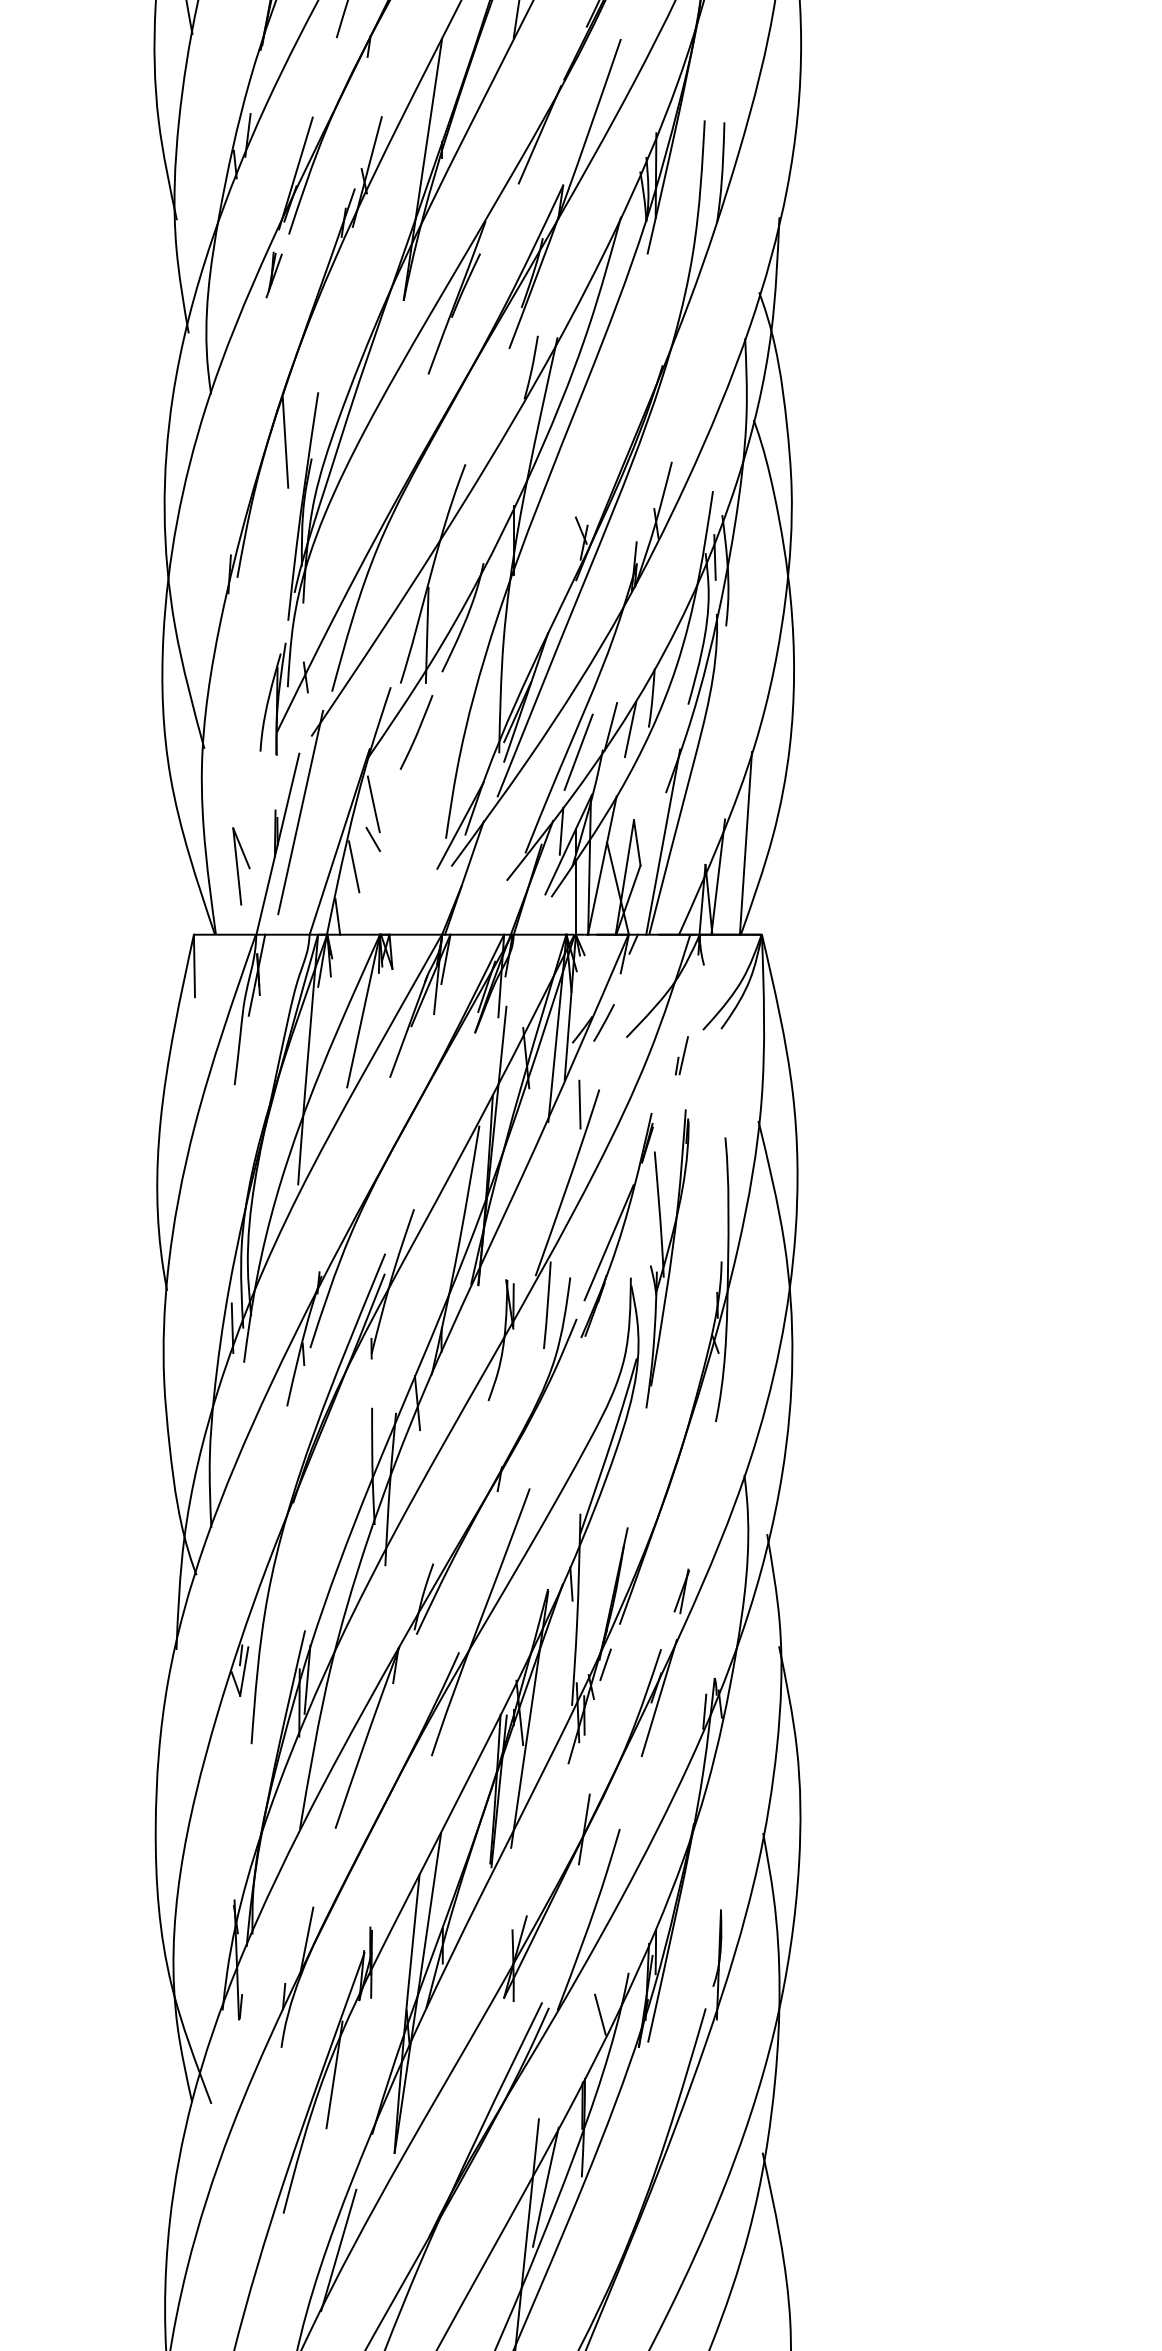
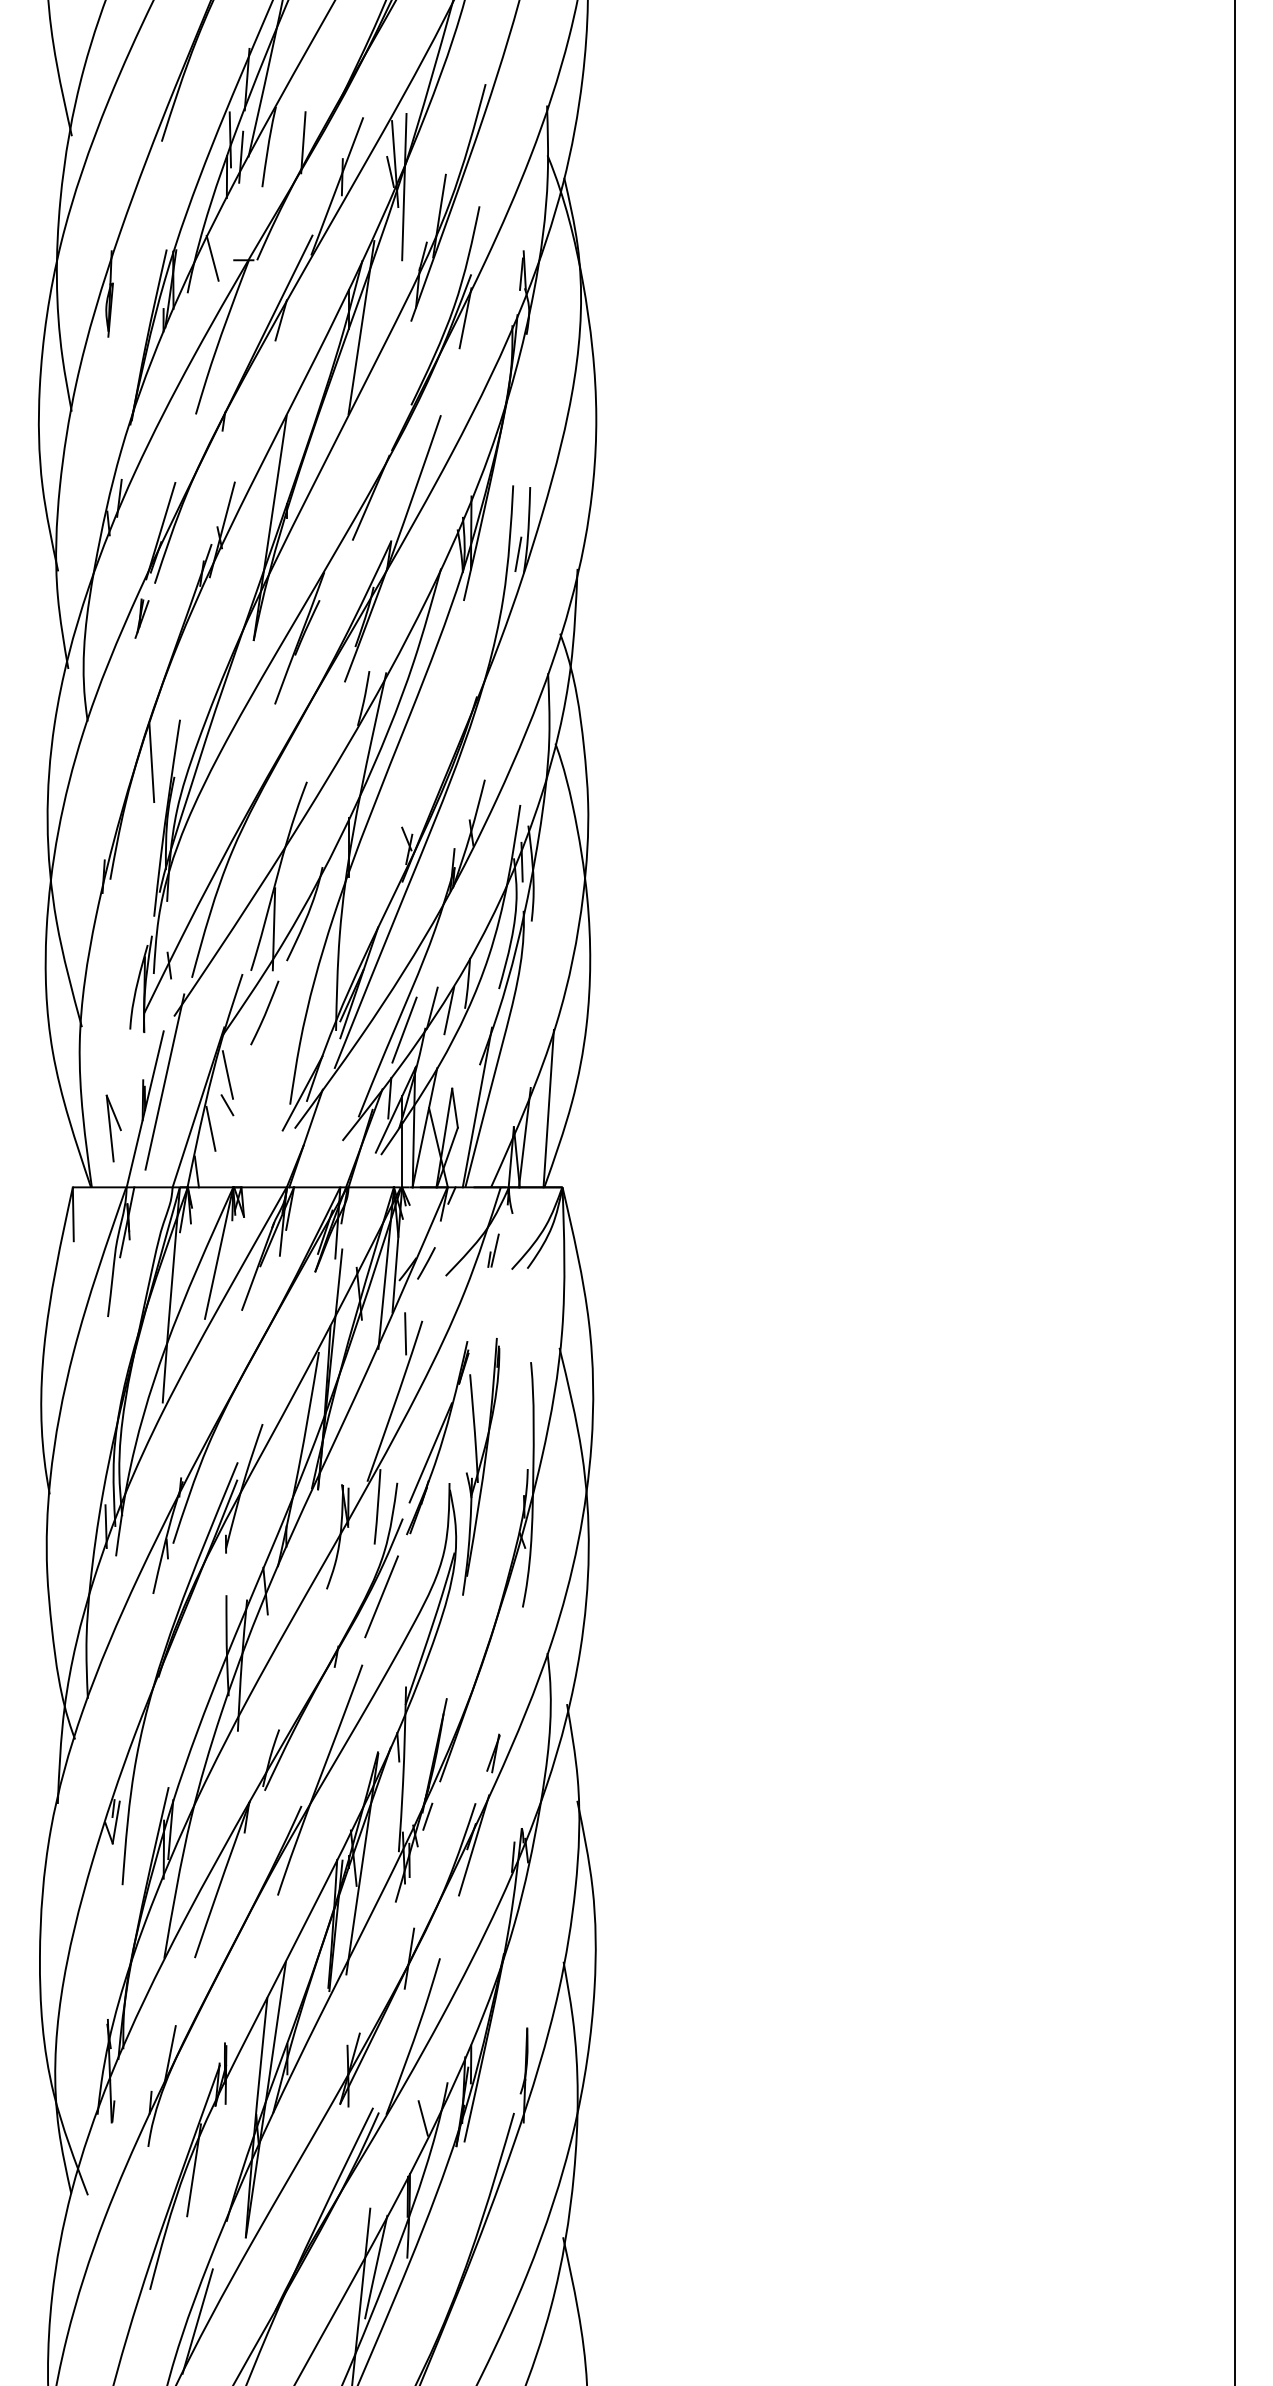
line: (710, 200) -> (518, 554), added
part: (681, 1055) -> (493, 1250), moved
line: (551, 1409) -> (381, 1596), added

